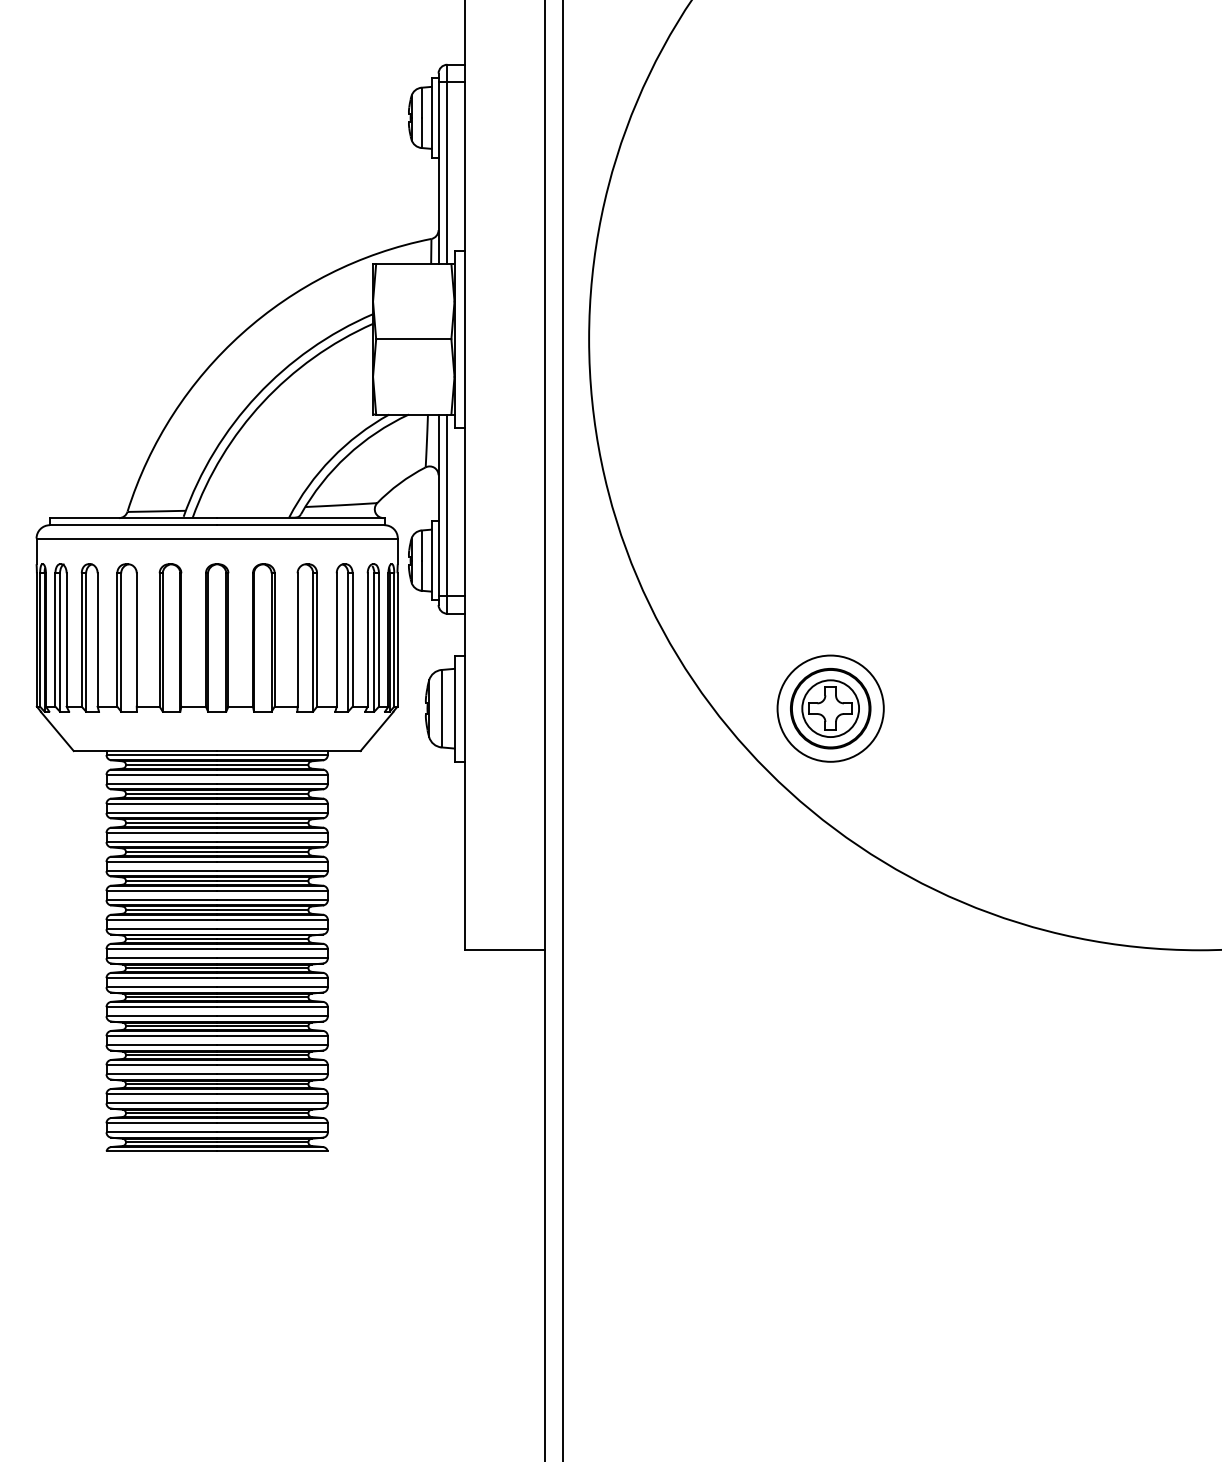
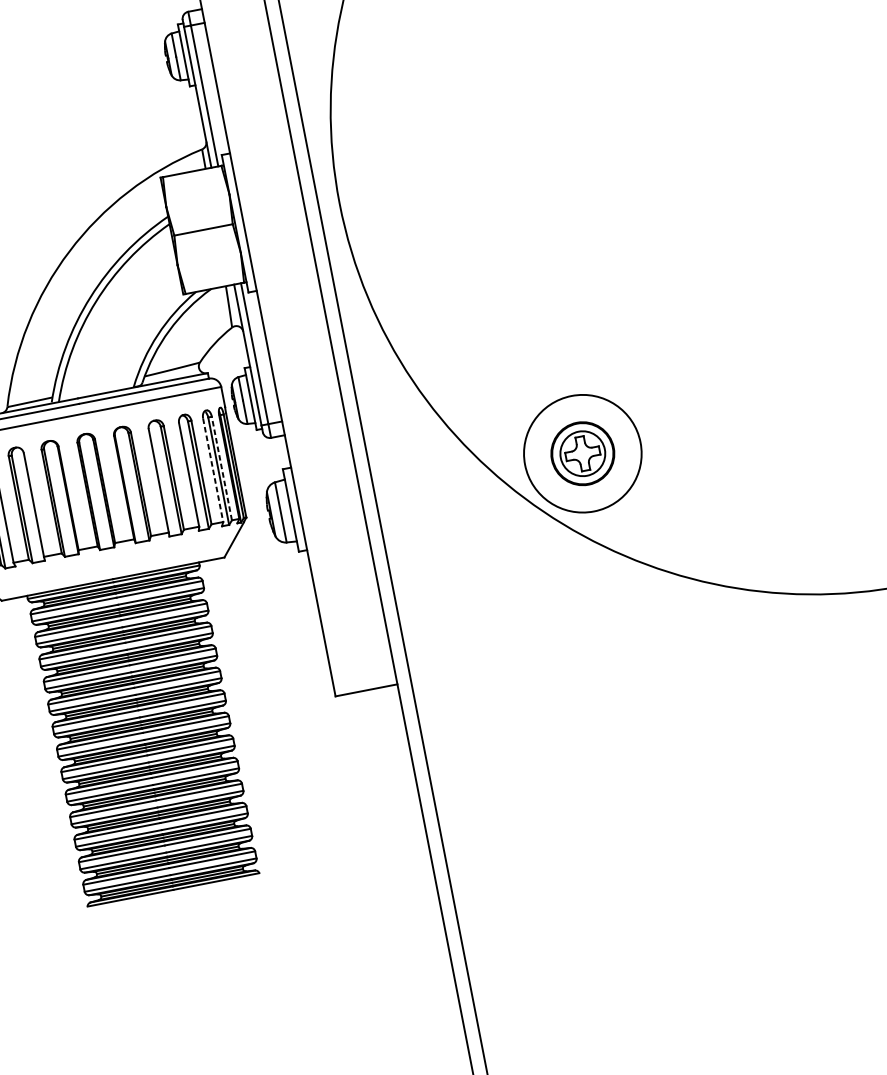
line: (367, 640) -> (213, 470), solid -> dashed
line: (378, 640) -> (221, 469), solid -> dashed
circle: (830, 708) -> (582, 453), size x1.4

